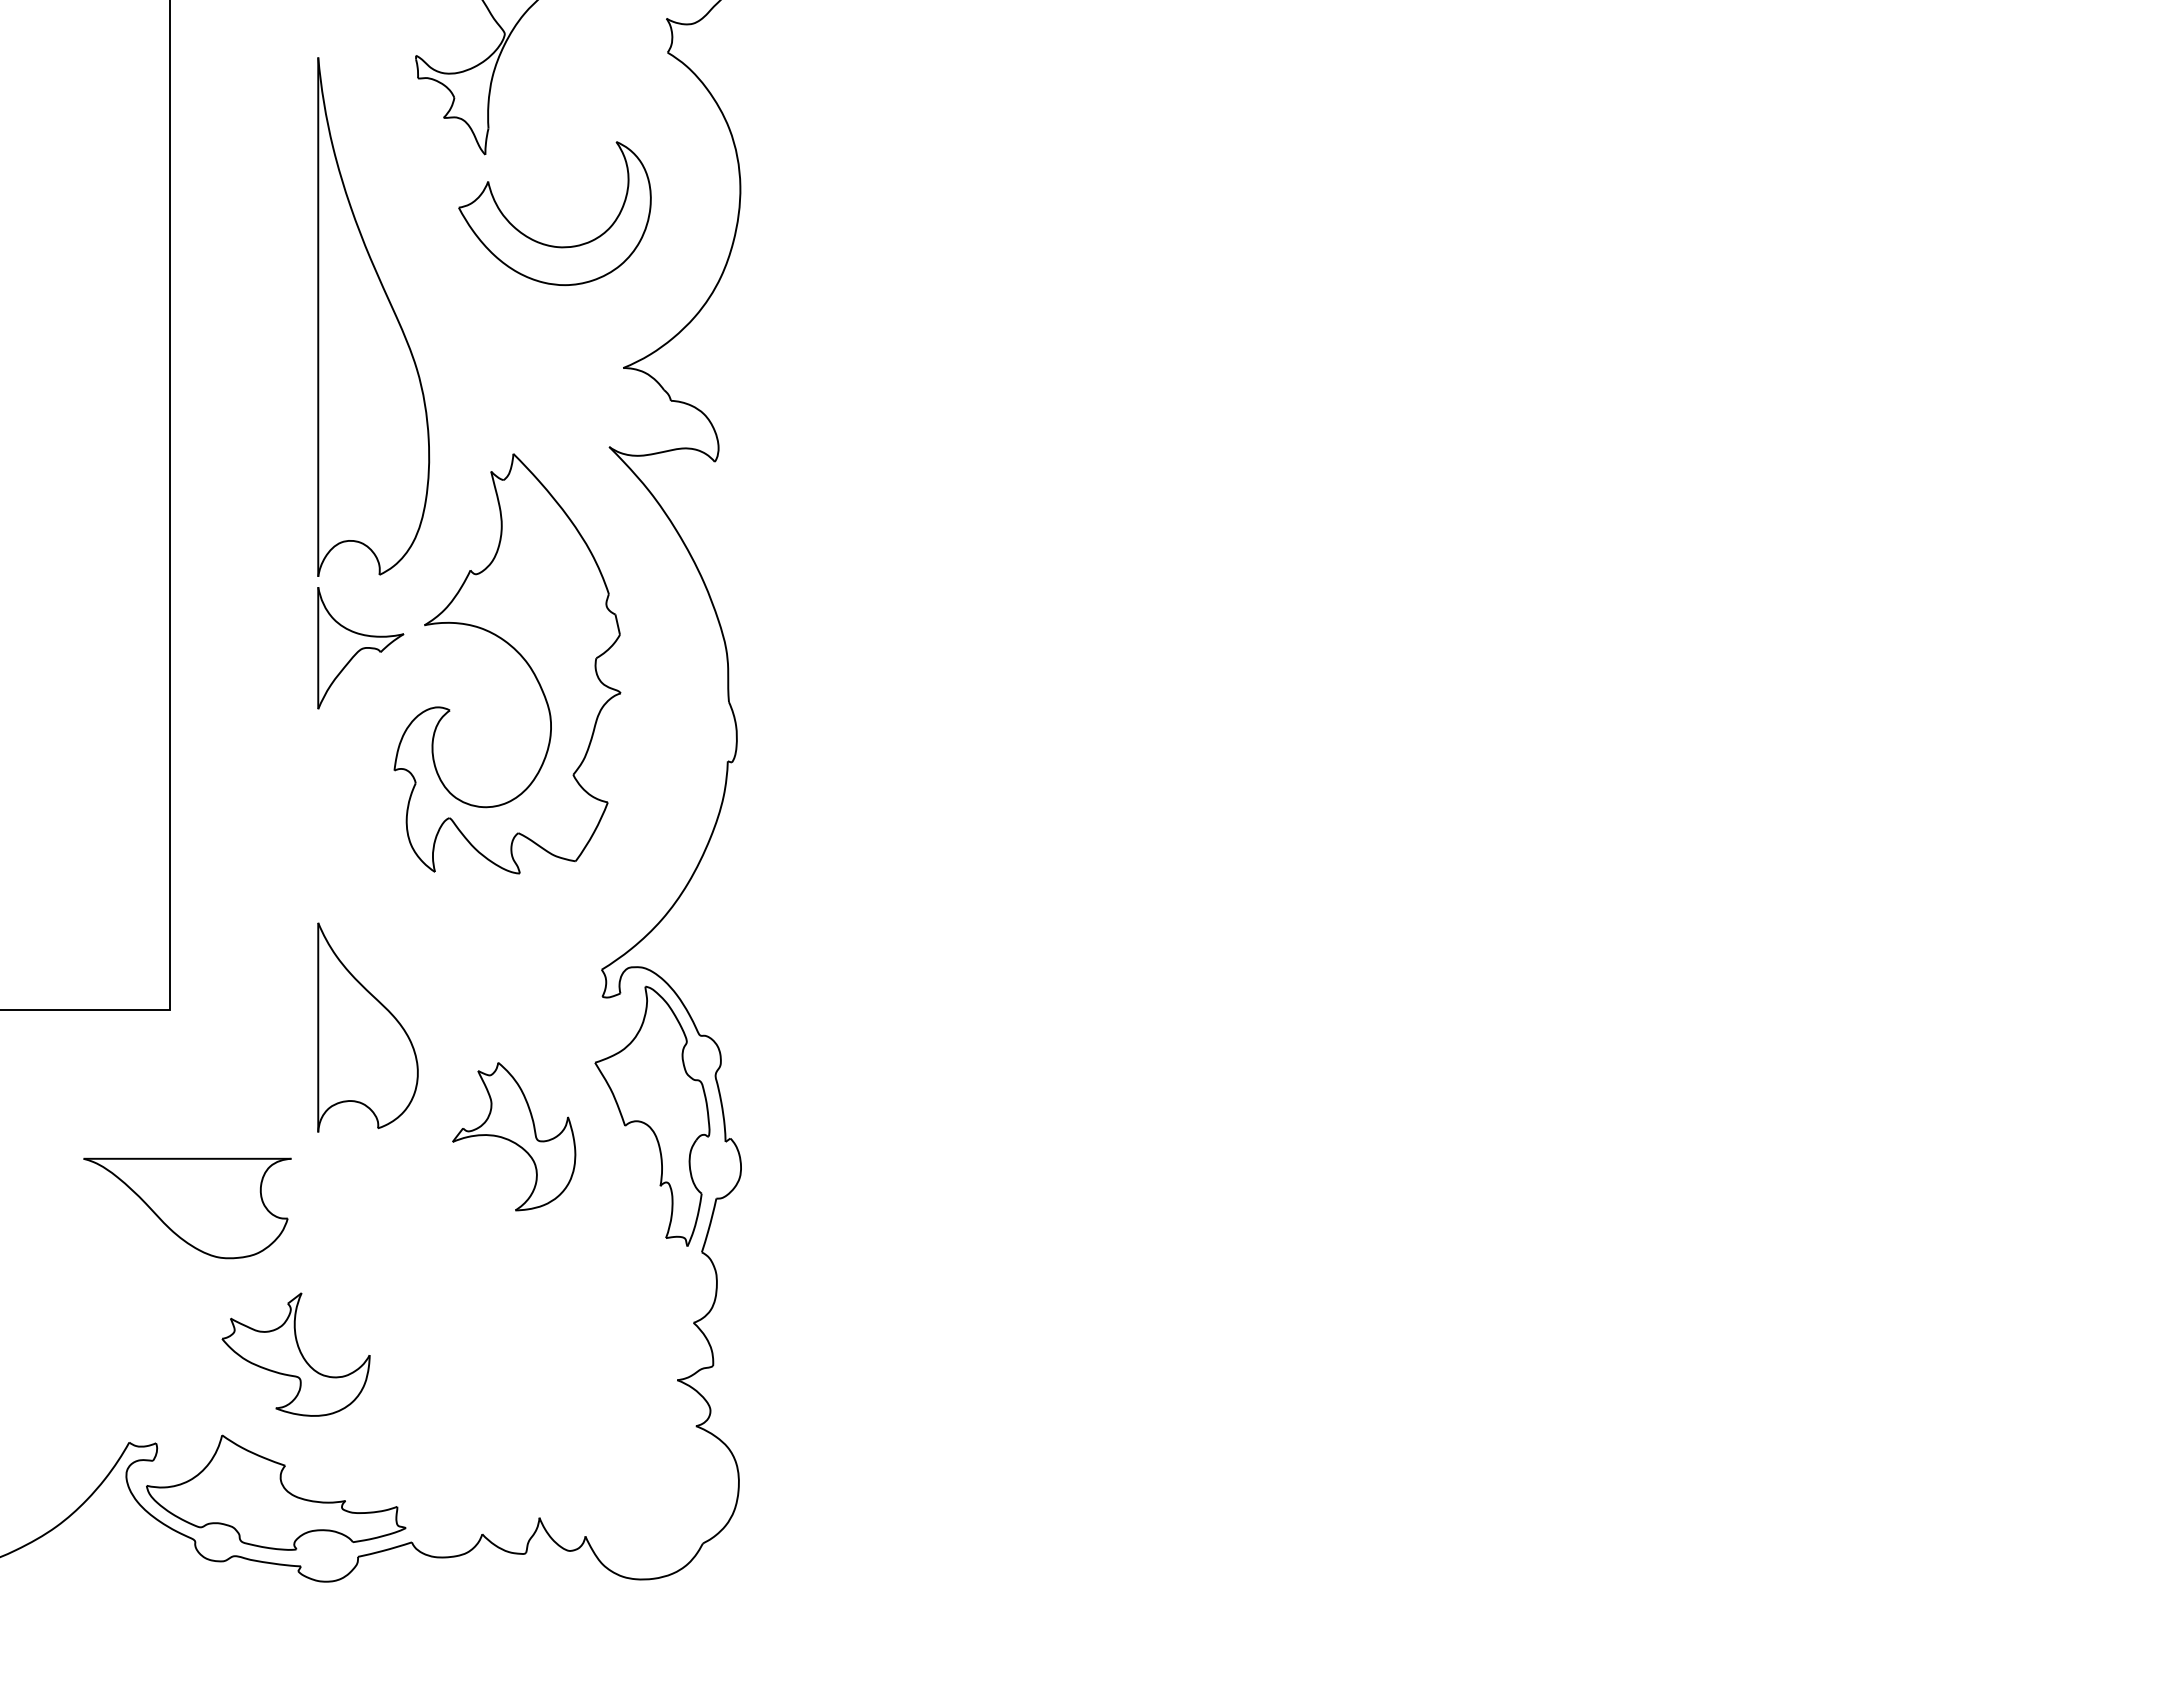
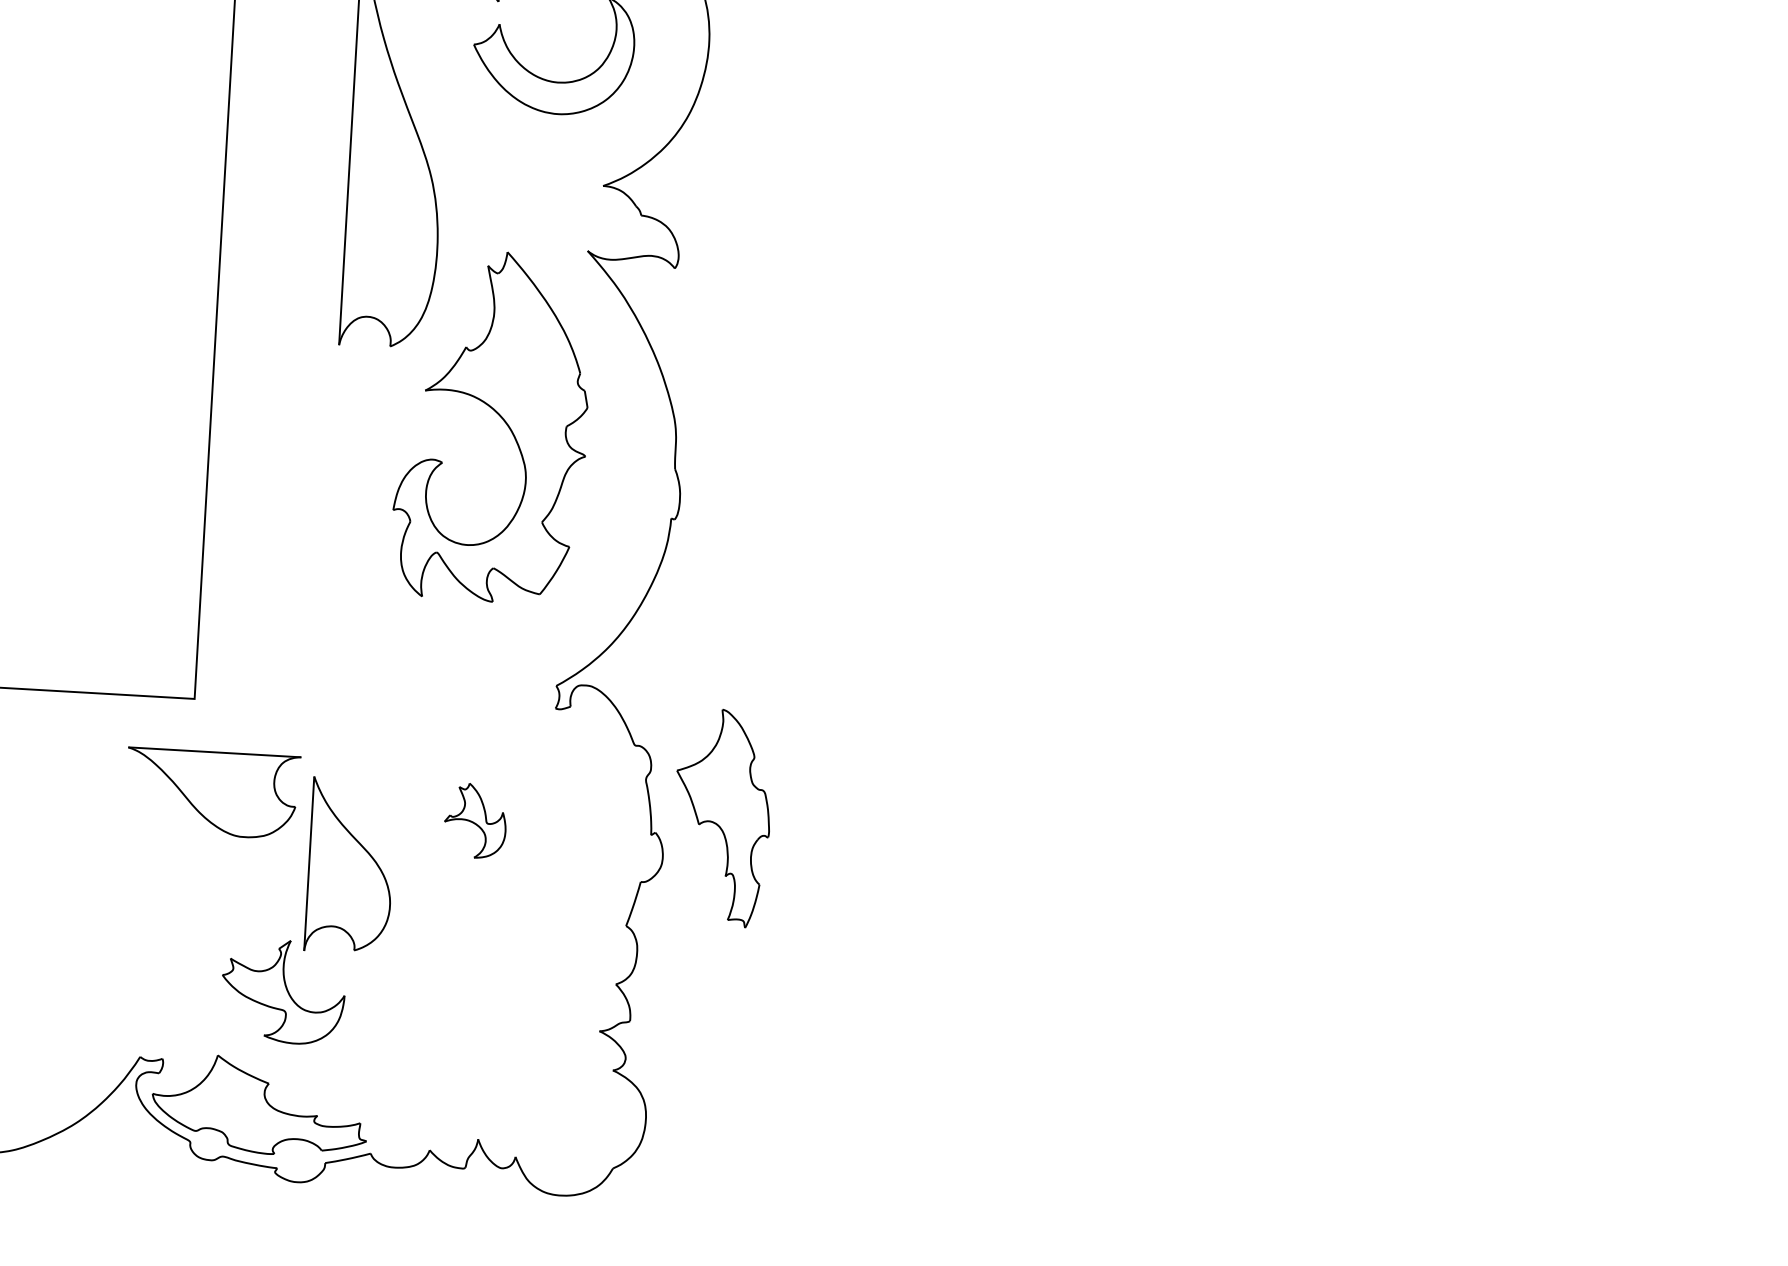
part: (360, 648) -> (370, 406), removed
part: (367, 1027) -> (350, 865), moved
part: (652, 1115) -> (722, 817), moved
part: (514, 1136) -> (475, 820), size x0.6
part: (187, 1208) -> (212, 793), moved

